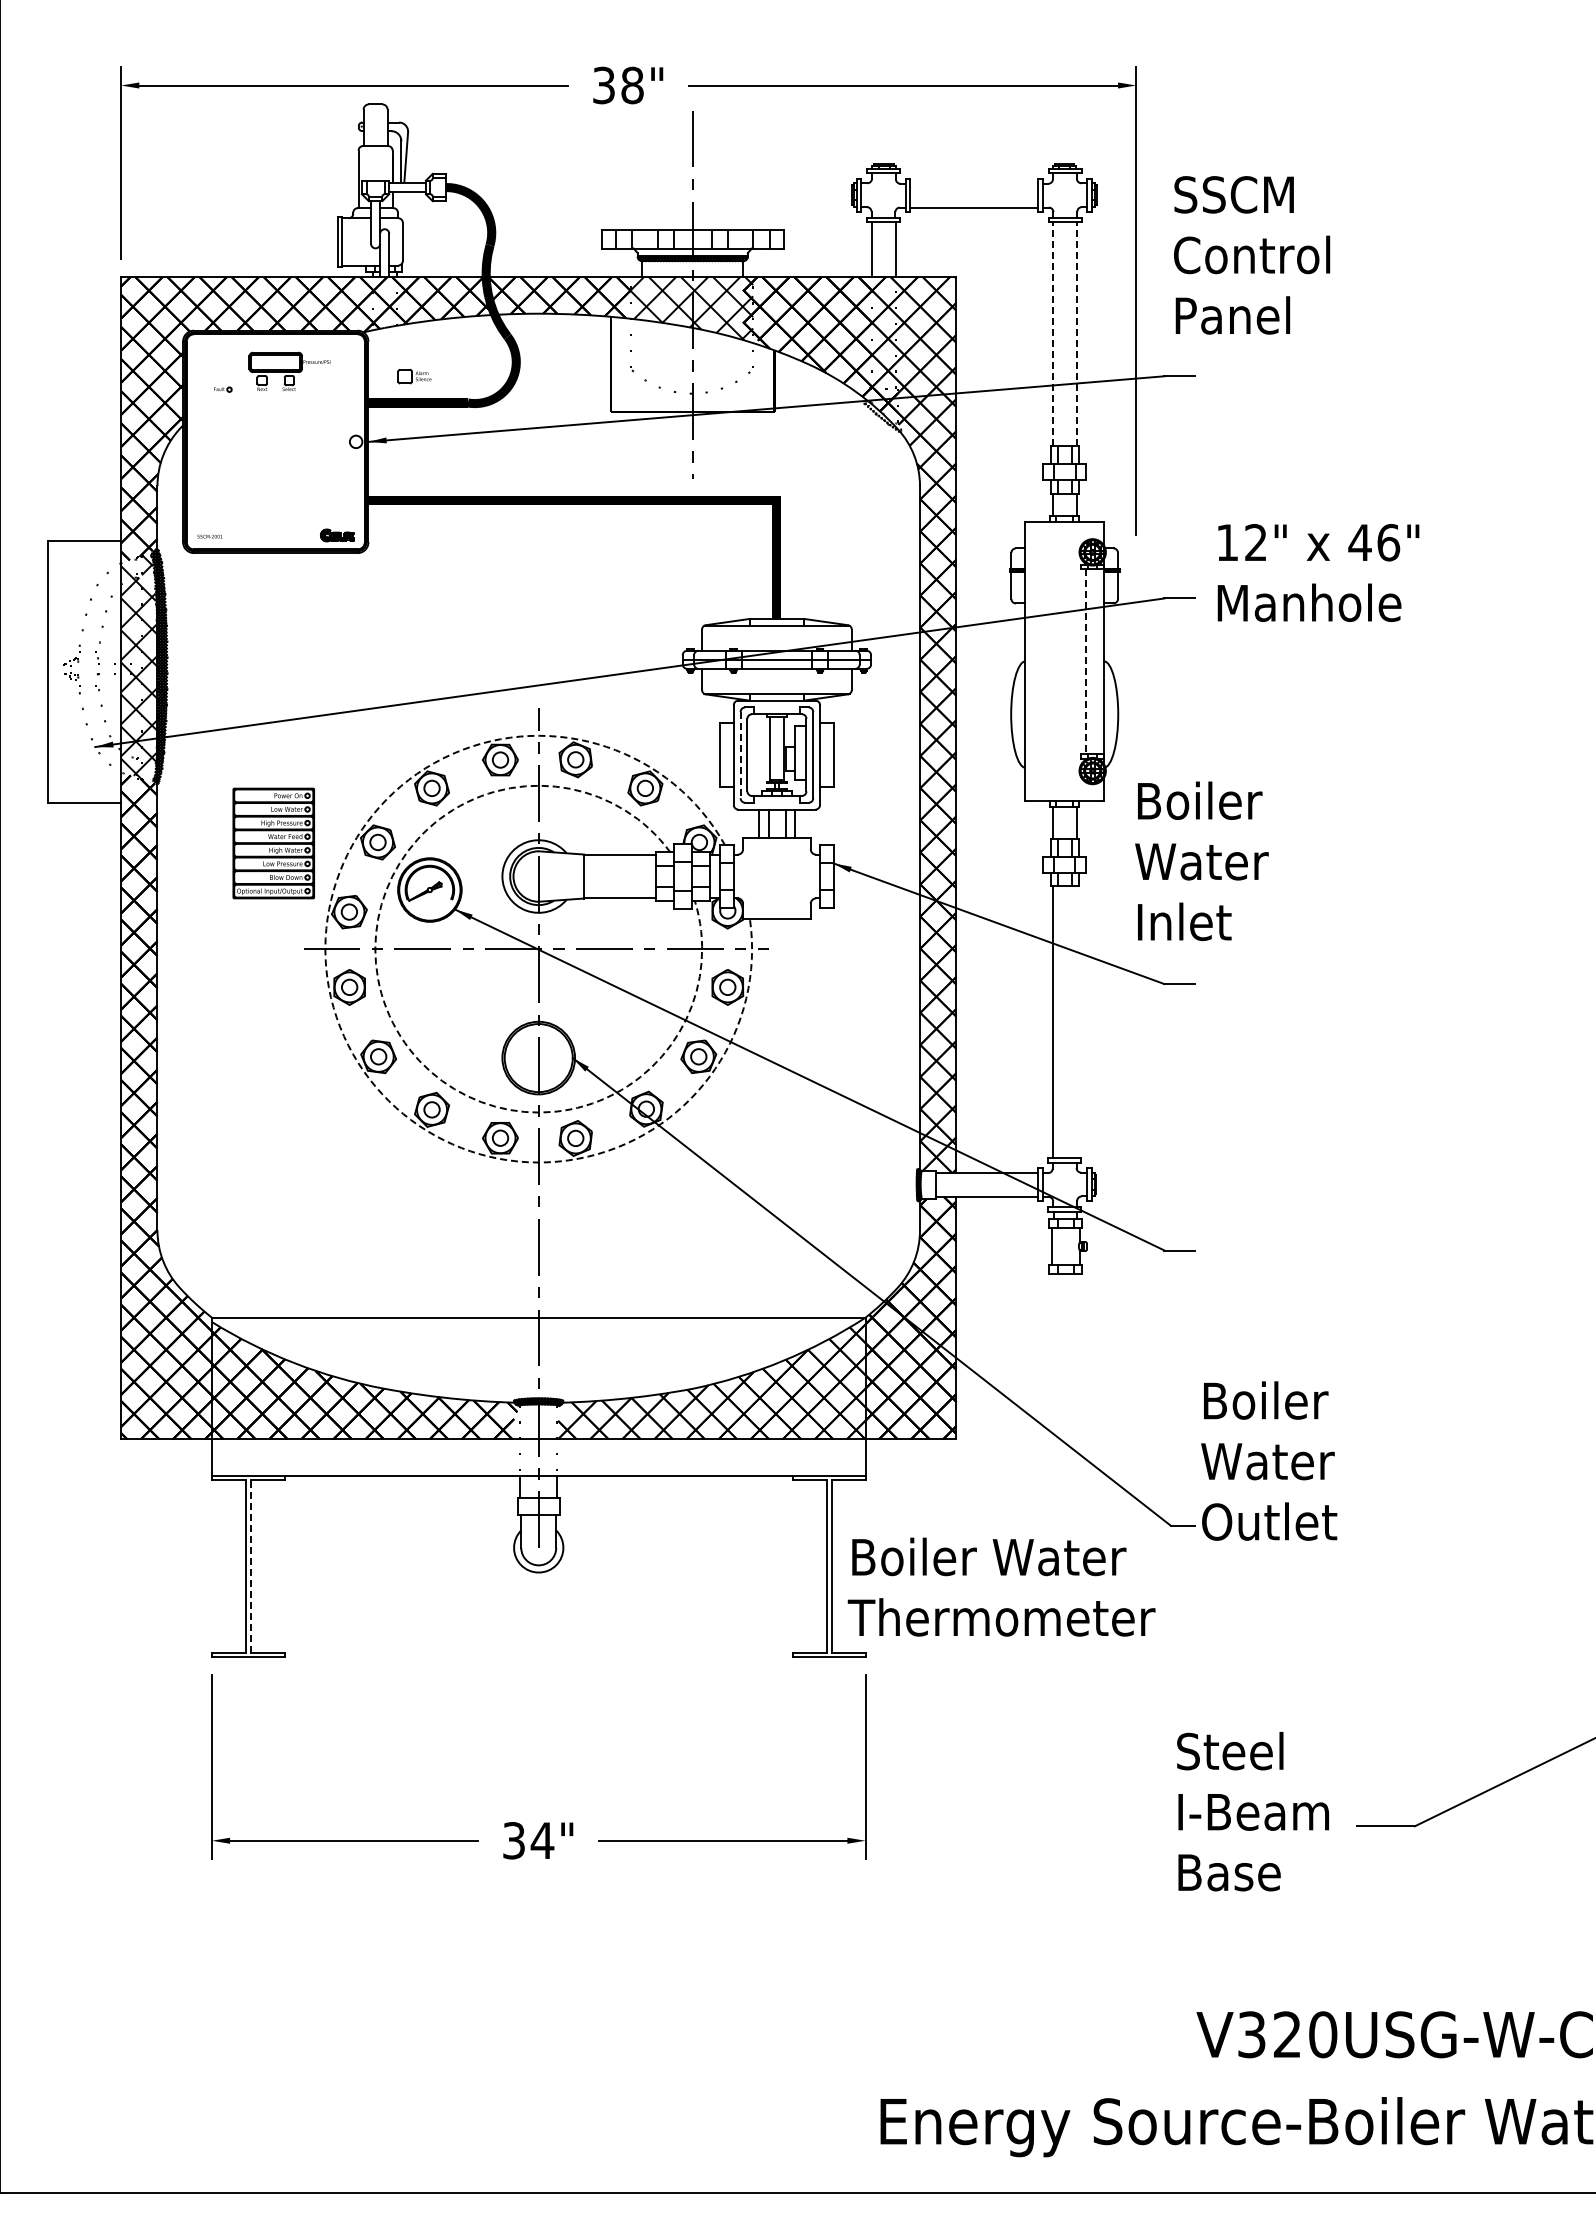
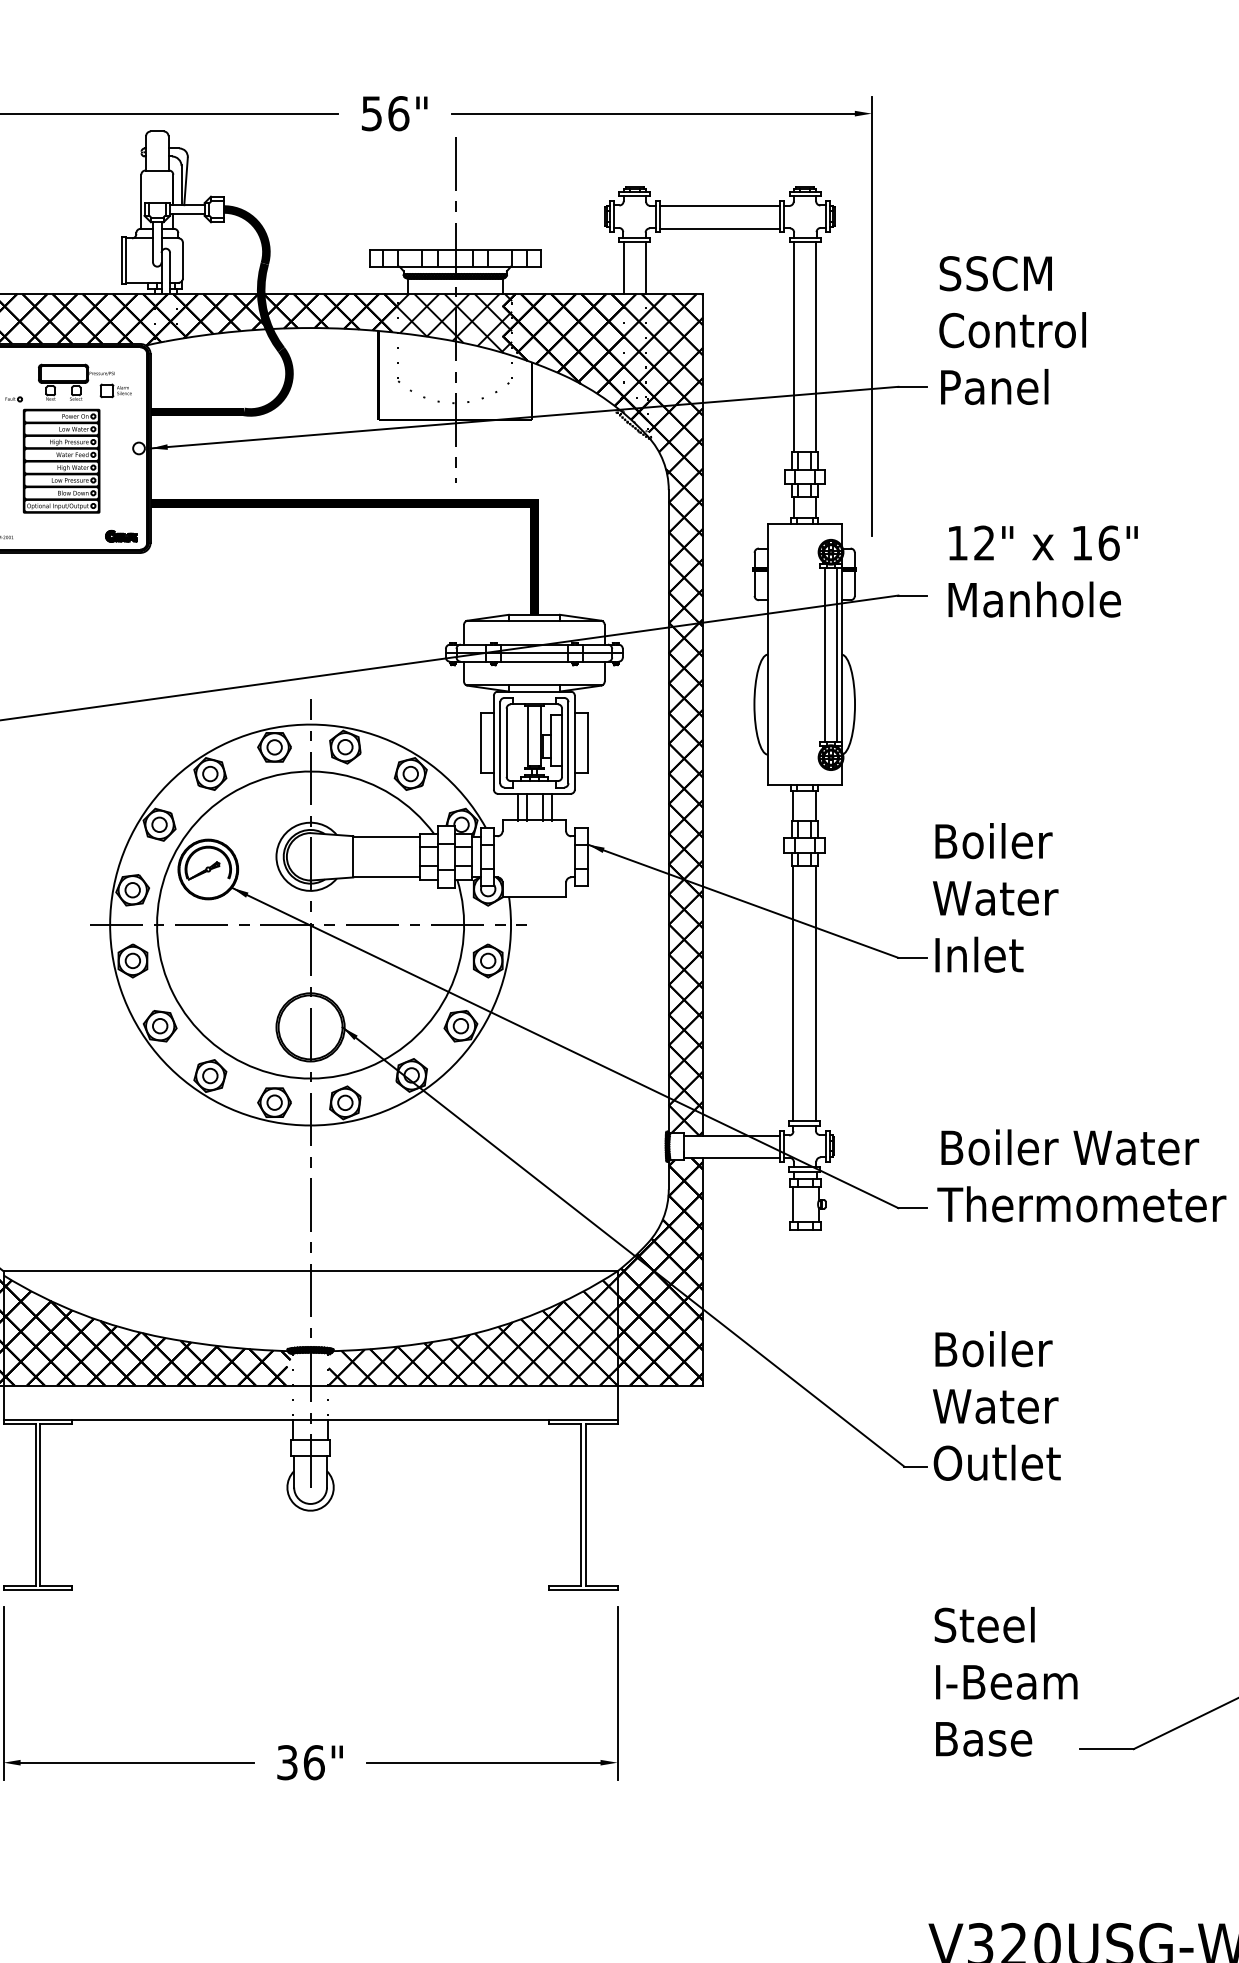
text: (618, 85) -> (385, 113), 38" -> 56"
line: (974, 184) -> (719, 206), added
text: (1252, 255) -> (1013, 330), moved
line: (1052, 334) -> (793, 347), dashed -> solid
line: (1076, 334) -> (815, 347), dashed -> solid
part: (414, 376) -> (115, 390), moved
text: (1359, 542) -> (1081, 542), 46" -> 16"
line: (1099, 661) -> (837, 654), added
line: (1086, 662) -> (825, 655), dashed -> solid
line: (740, 755) -> (500, 743), dashed -> solid
part: (273, 843) -> (61, 461), moved
text: (1201, 860) -> (995, 897), moved
arc: (336, 1017) -> (120, 989), dashed -> solid
arc: (392, 1022) -> (173, 993), dashed -> solid
line: (1076, 1022) -> (815, 993), added
line: (250, 1565) -> (39, 1504), dashed -> solid
text: (1001, 1586) -> (1081, 1175), moved
text: (1252, 1811) -> (1005, 1681), moved
text: (542, 1840) -> (314, 1762), 34" -> 36"

